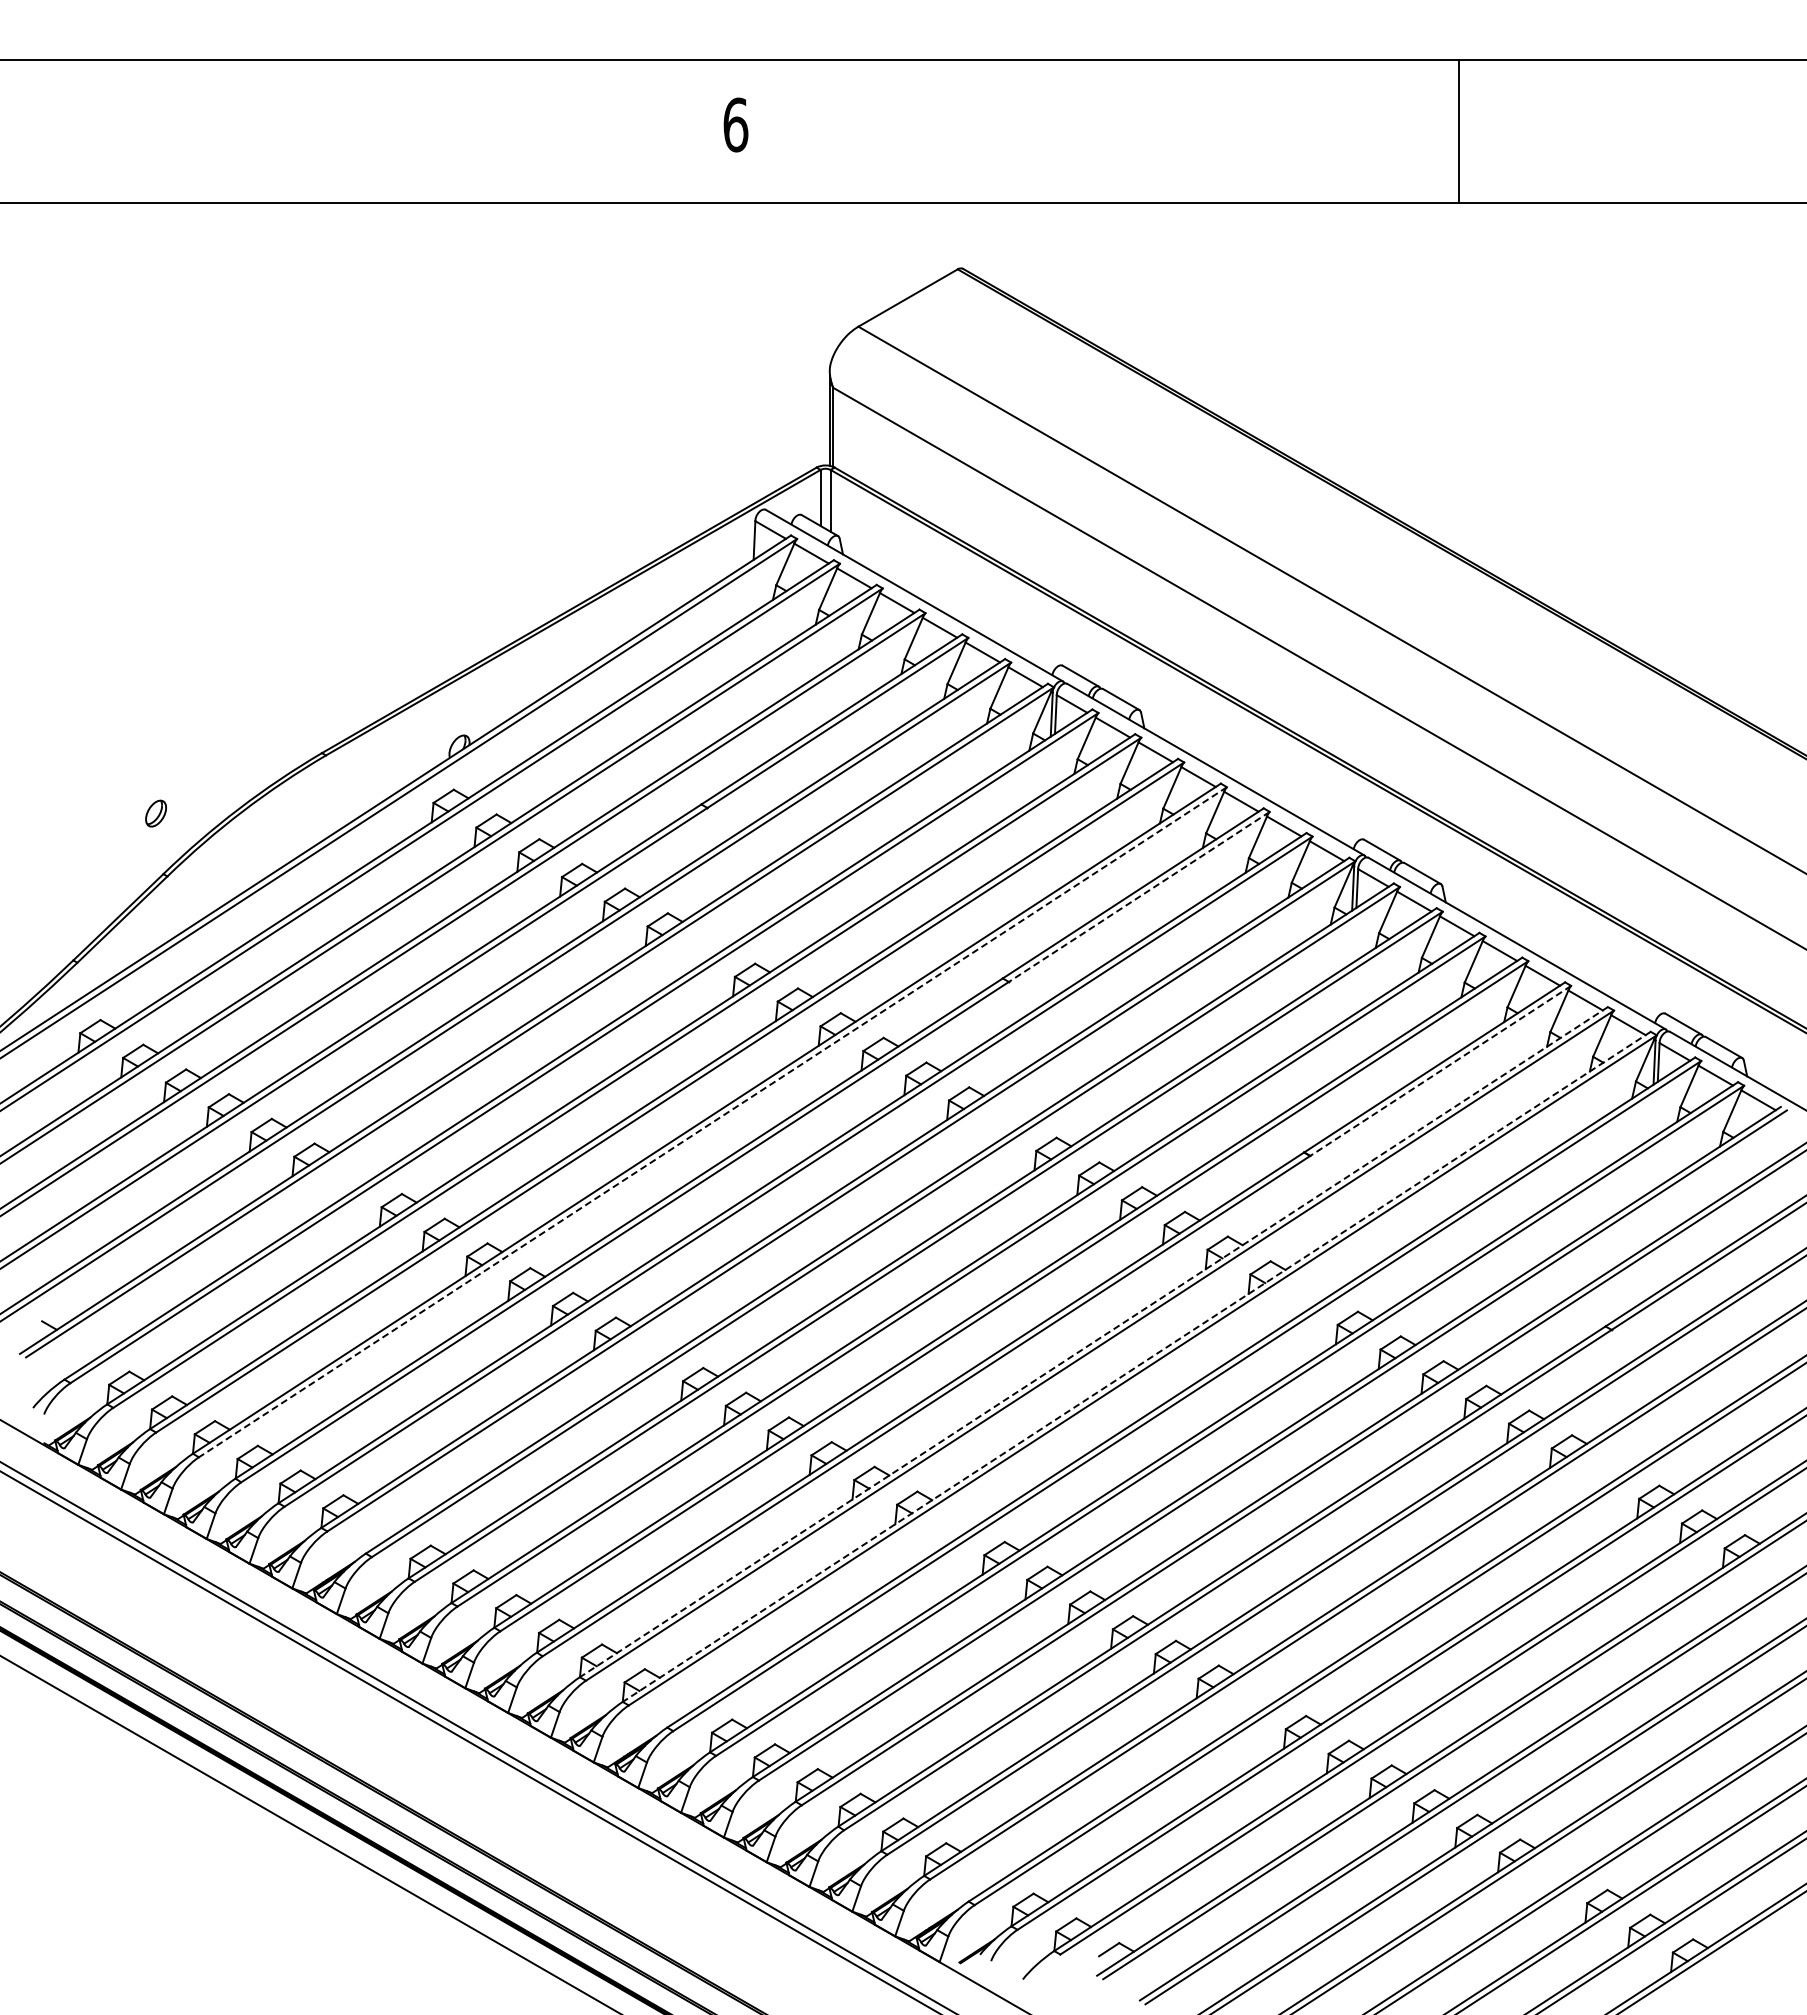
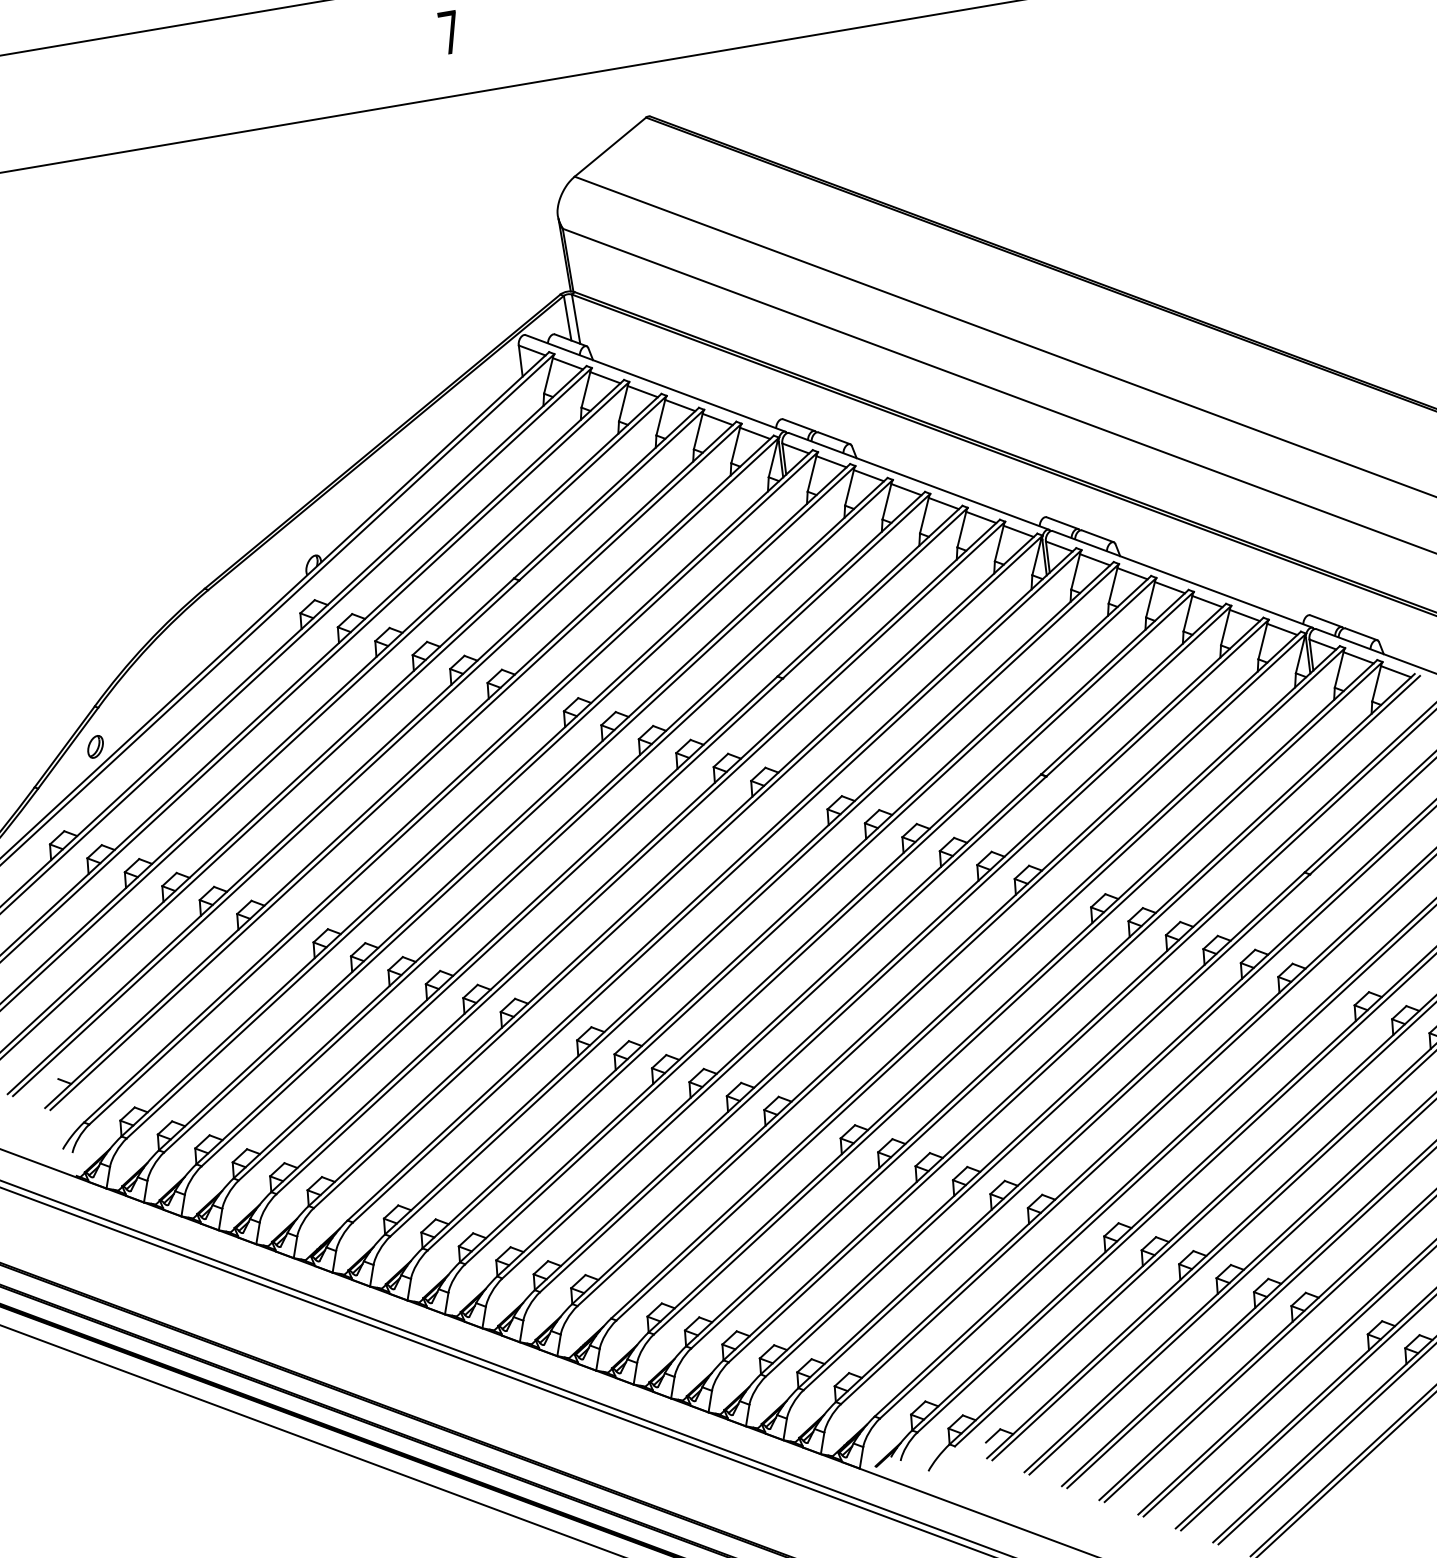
text: (735, 124) -> (449, 32), 6 -> 7
part: (155, 813) -> (95, 746), moved
line: (1139, 896) -> (875, 592), dashed -> solid
line: (1440, 1070) -> (1138, 690), dashed -> solid
line: (712, 1122) -> (565, 830), dashed -> solid
line: (1093, 1342) -> (898, 954), dashed -> solid
line: (1136, 1366) -> (936, 967), dashed -> solid

